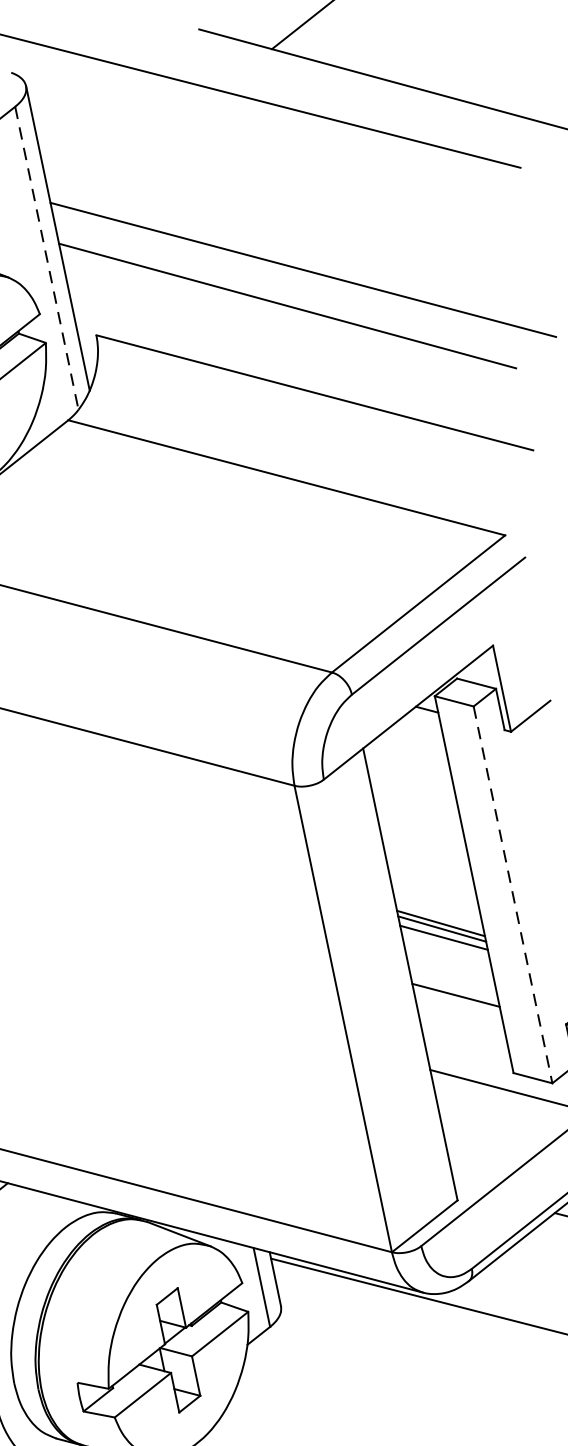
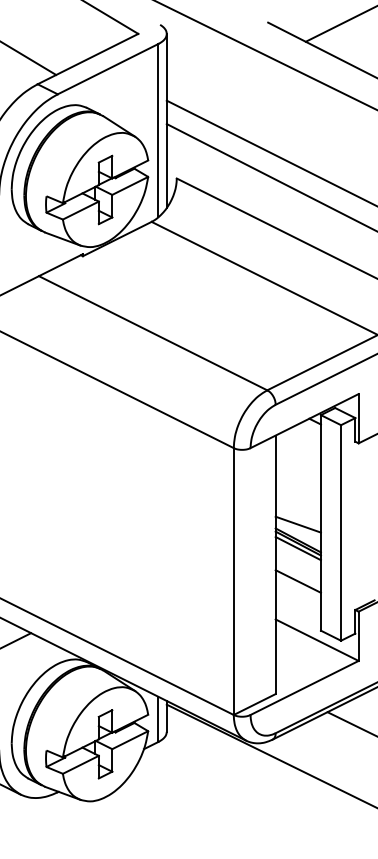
line: (46, 258) -> (158, 130), dashed -> solid
line: (513, 893) -> (341, 532), dashed -> solid
line: (433, 896) -> (297, 524), added

